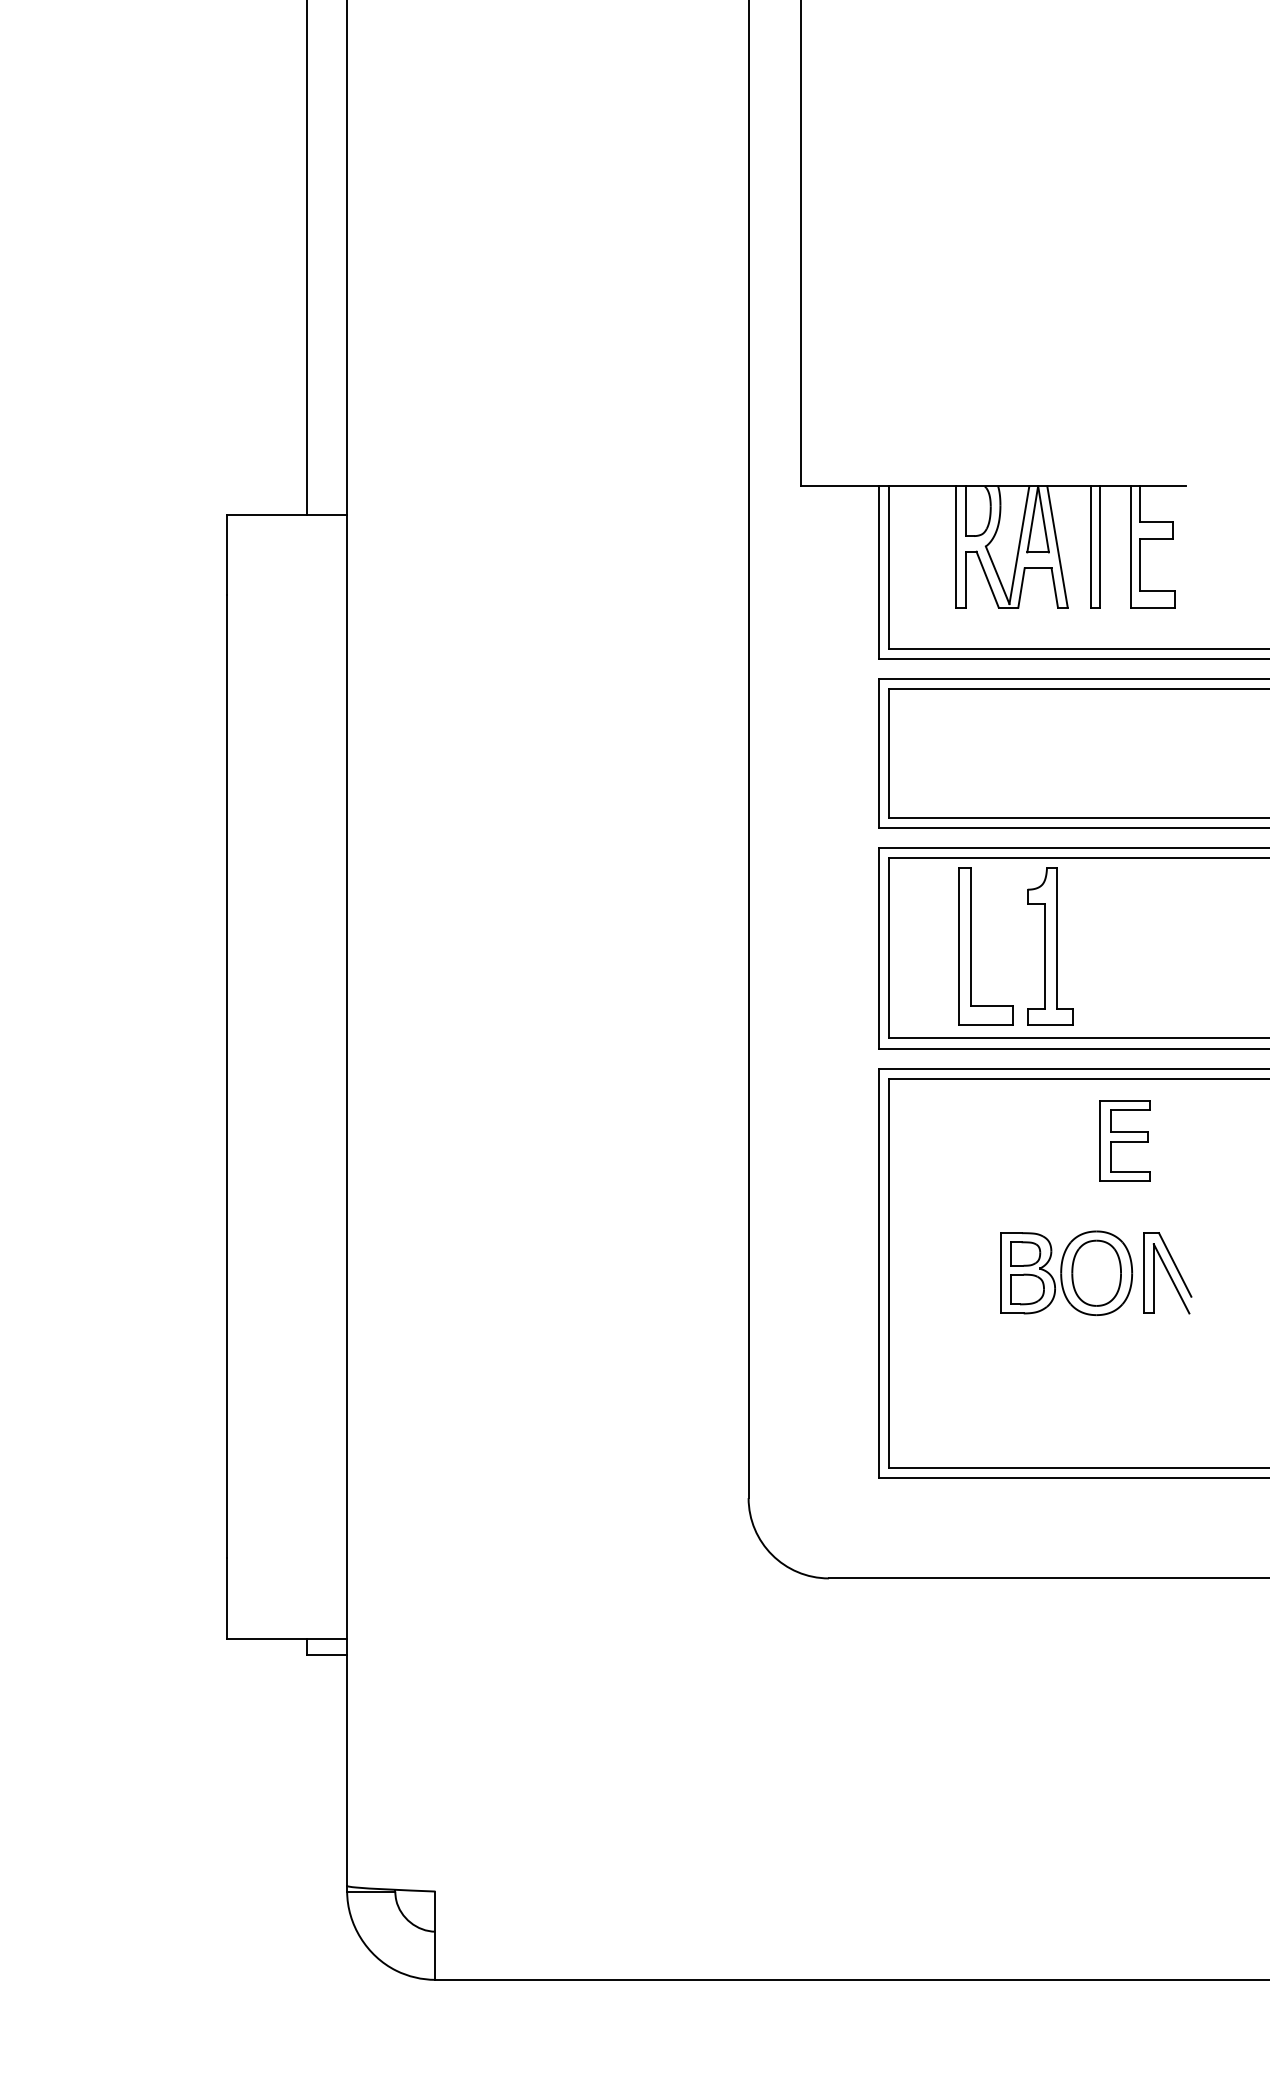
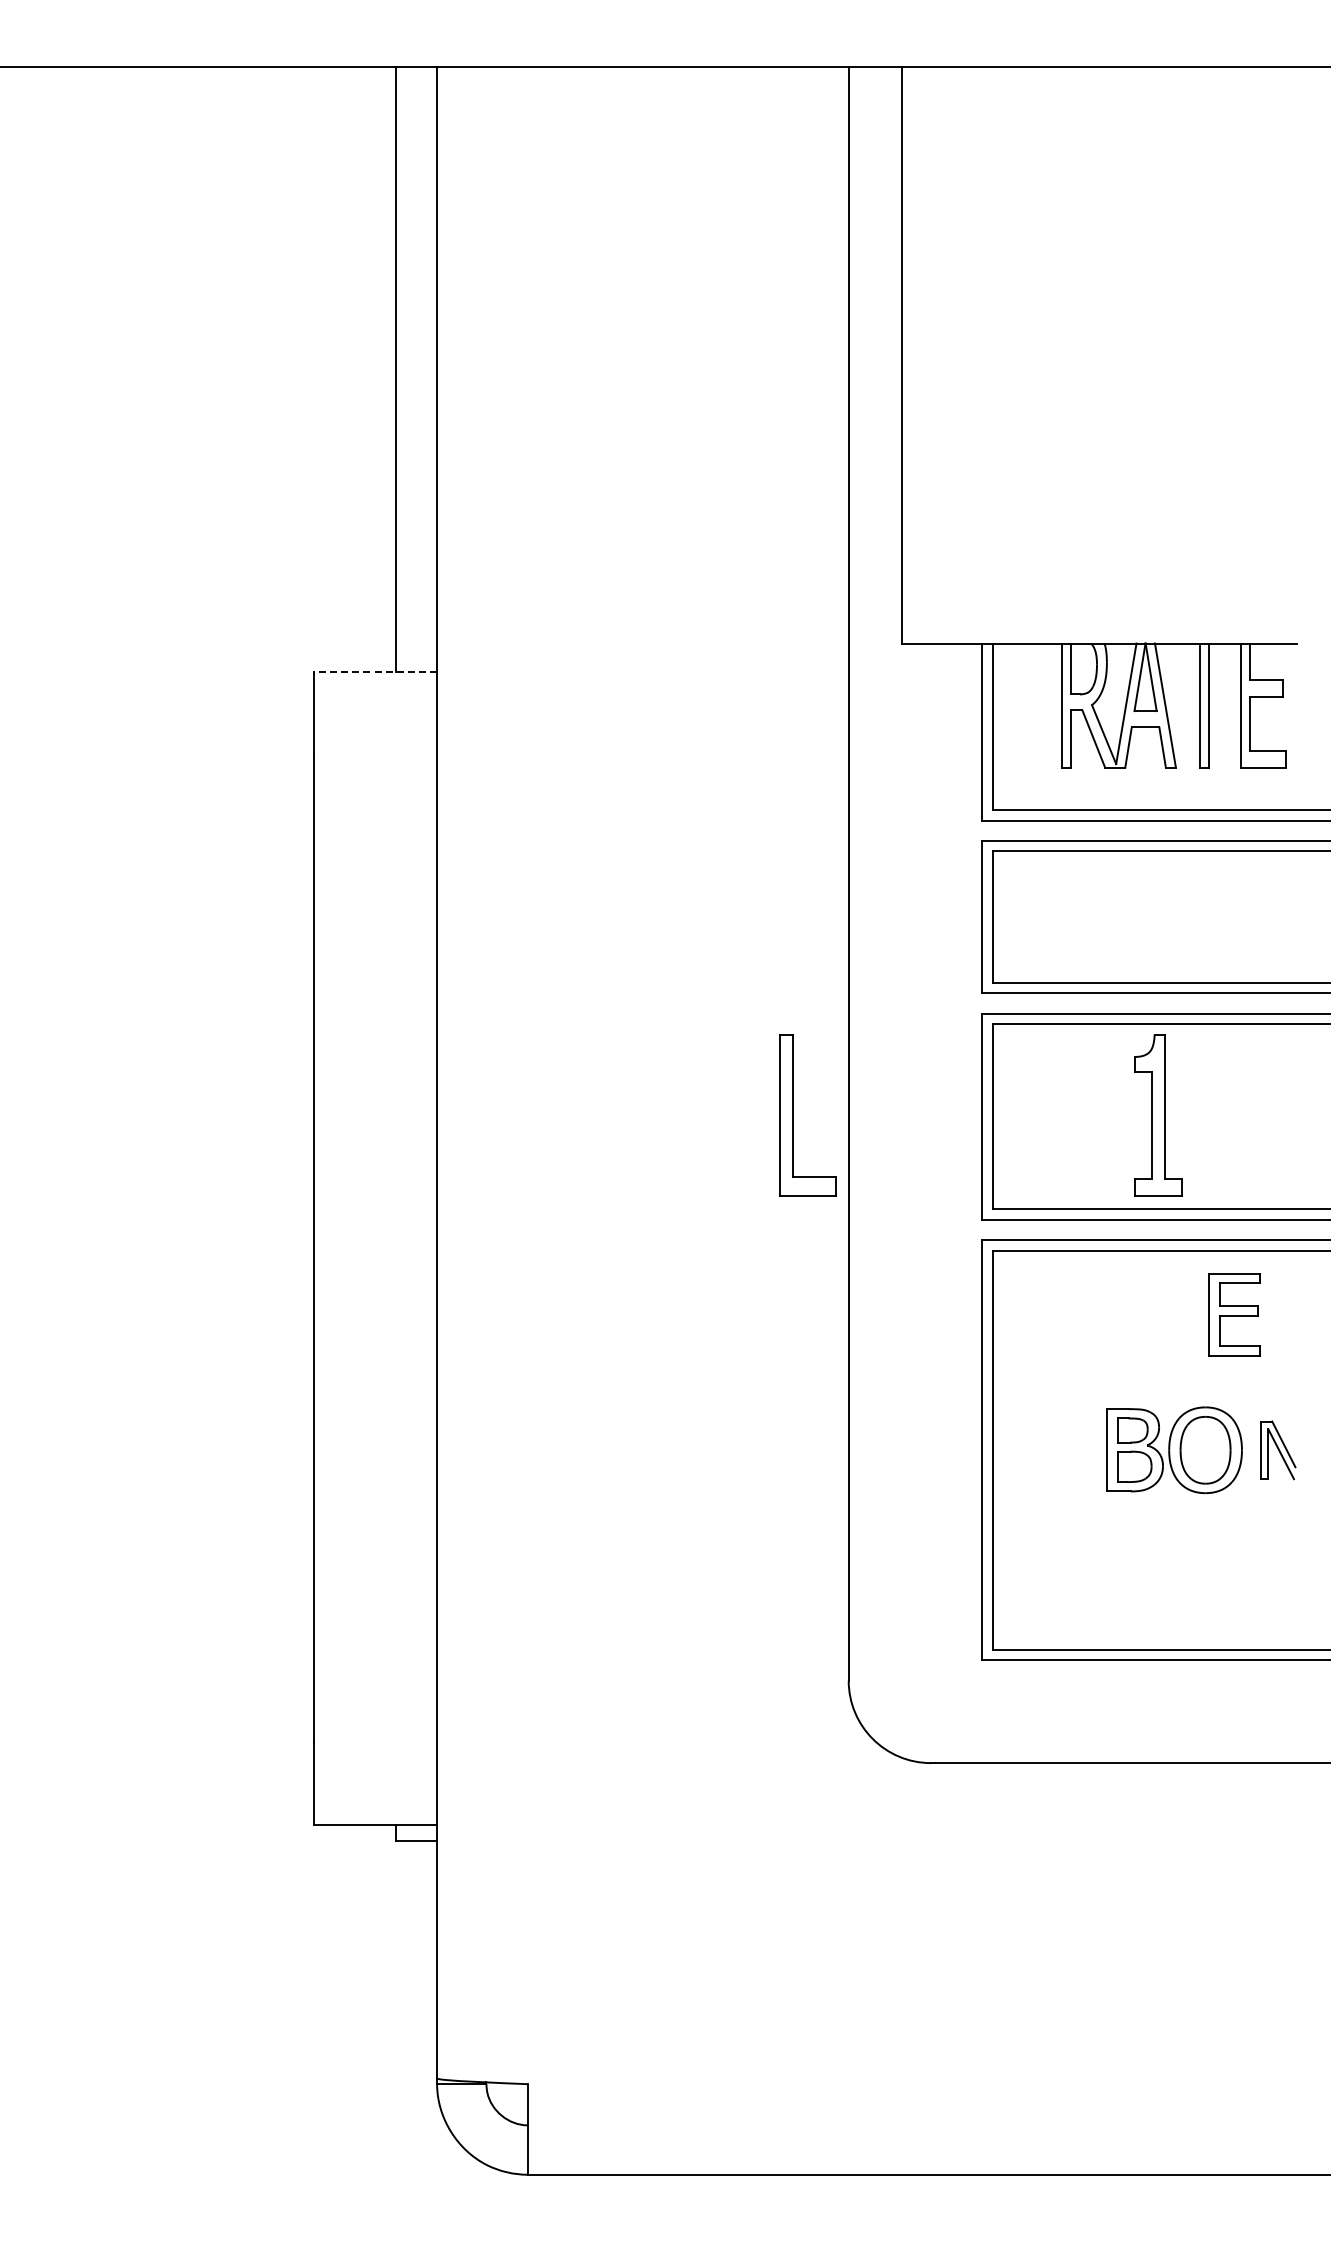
line: (287, 514) -> (375, 672), solid -> dashed
part: (971, 946) -> (793, 1115), moved
part: (1167, 1273) -> (1278, 1450), size x0.7

